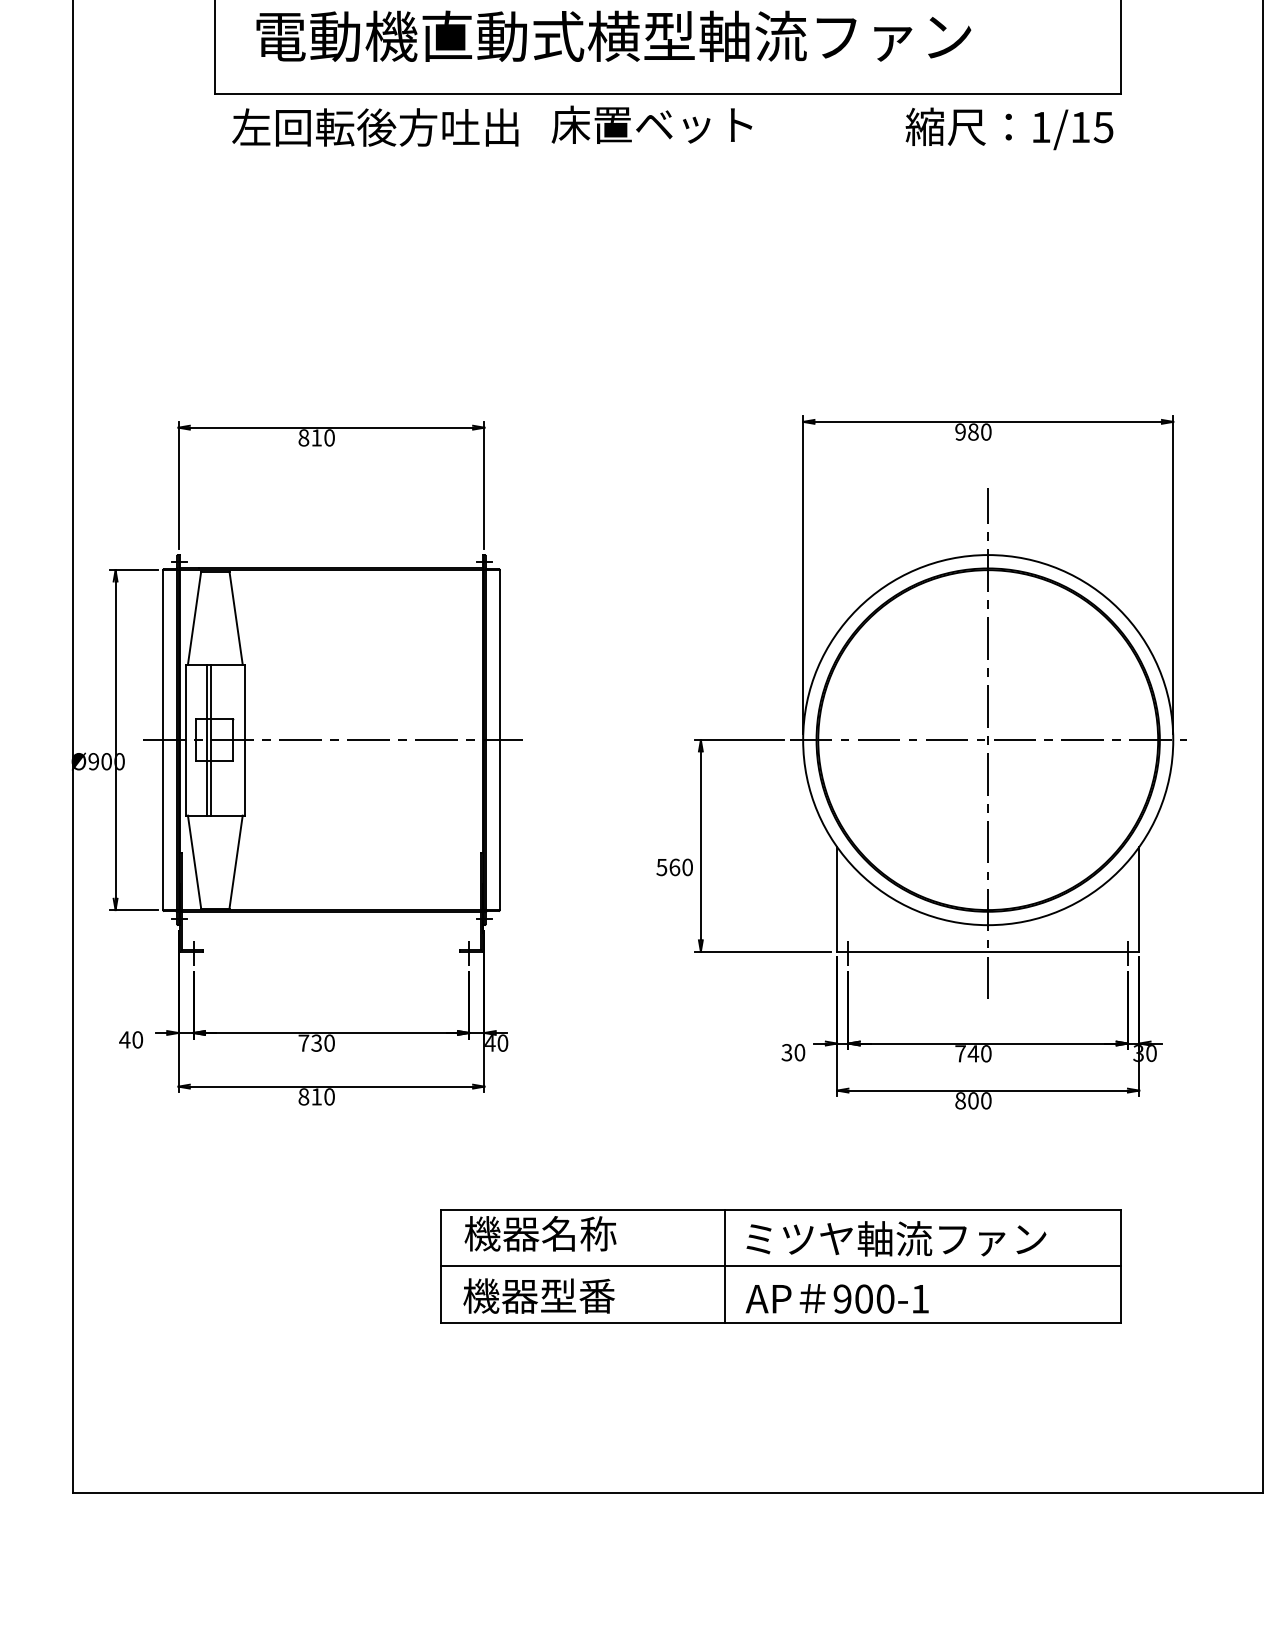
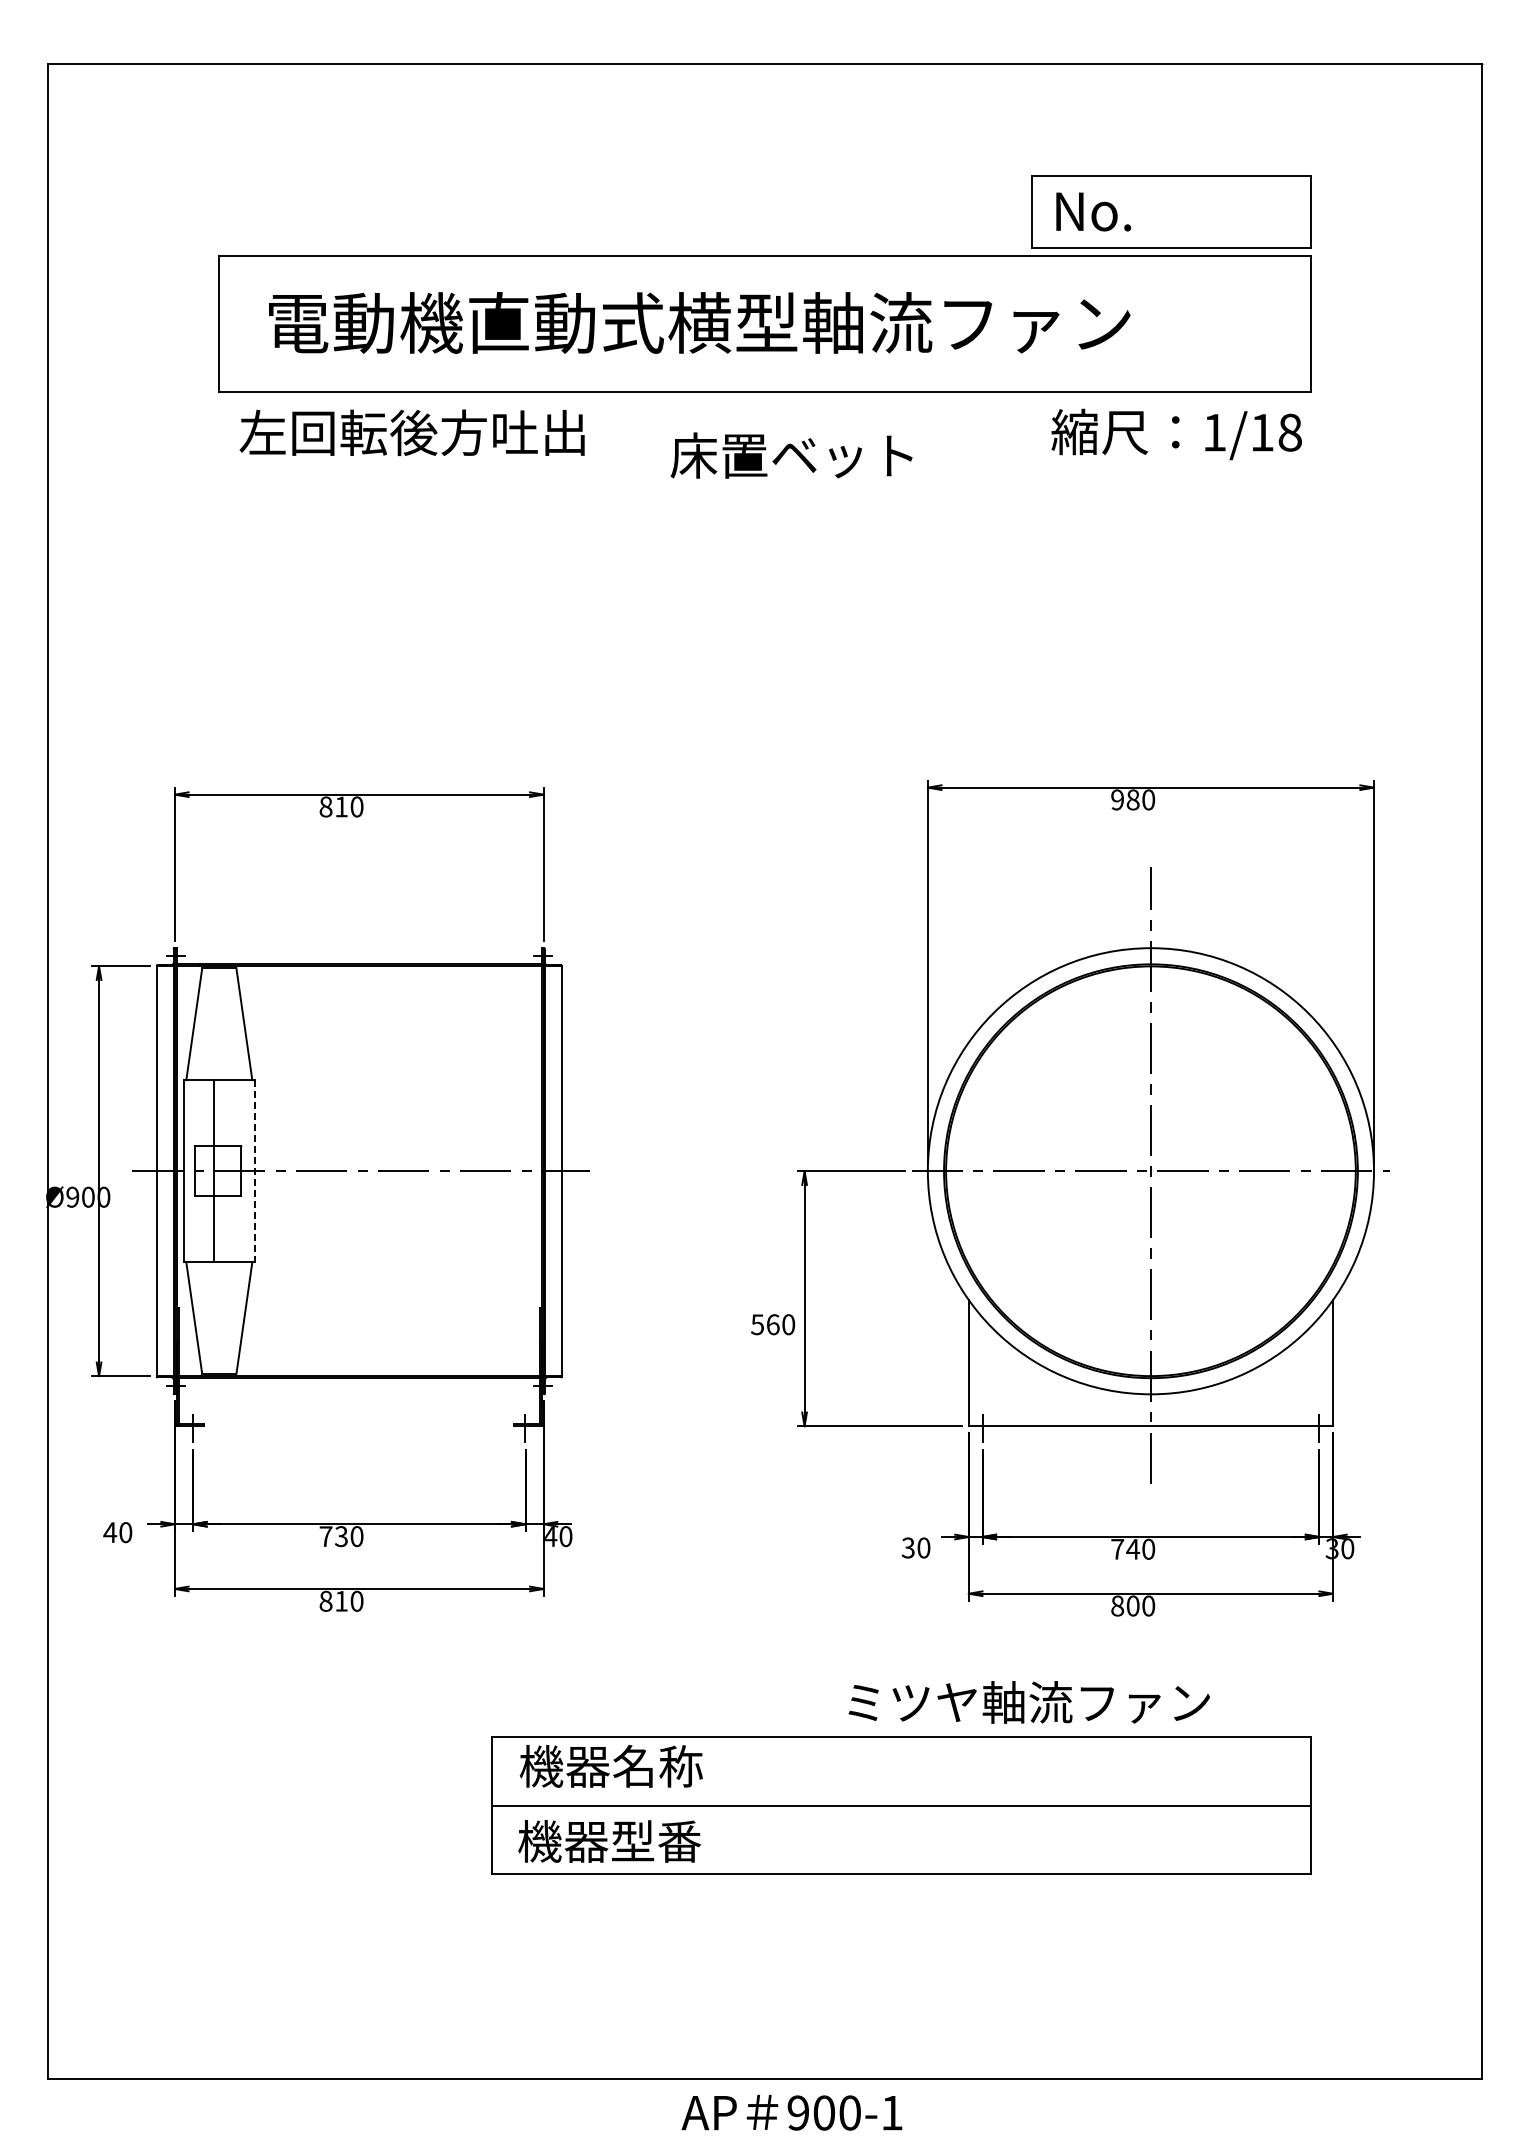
text: (651, 124) -> (791, 455), moved
text: (1103, 127) -> (1289, 432), 1/15 -> 1/18
line: (207, 740) -> (209, 1171), removed
line: (244, 740) -> (254, 1171), solid -> dashed
text: (895, 1238) -> (1028, 1702), moved
line: (724, 1266) -> (833, 1805), removed
text: (836, 1298) -> (791, 2112), moved

